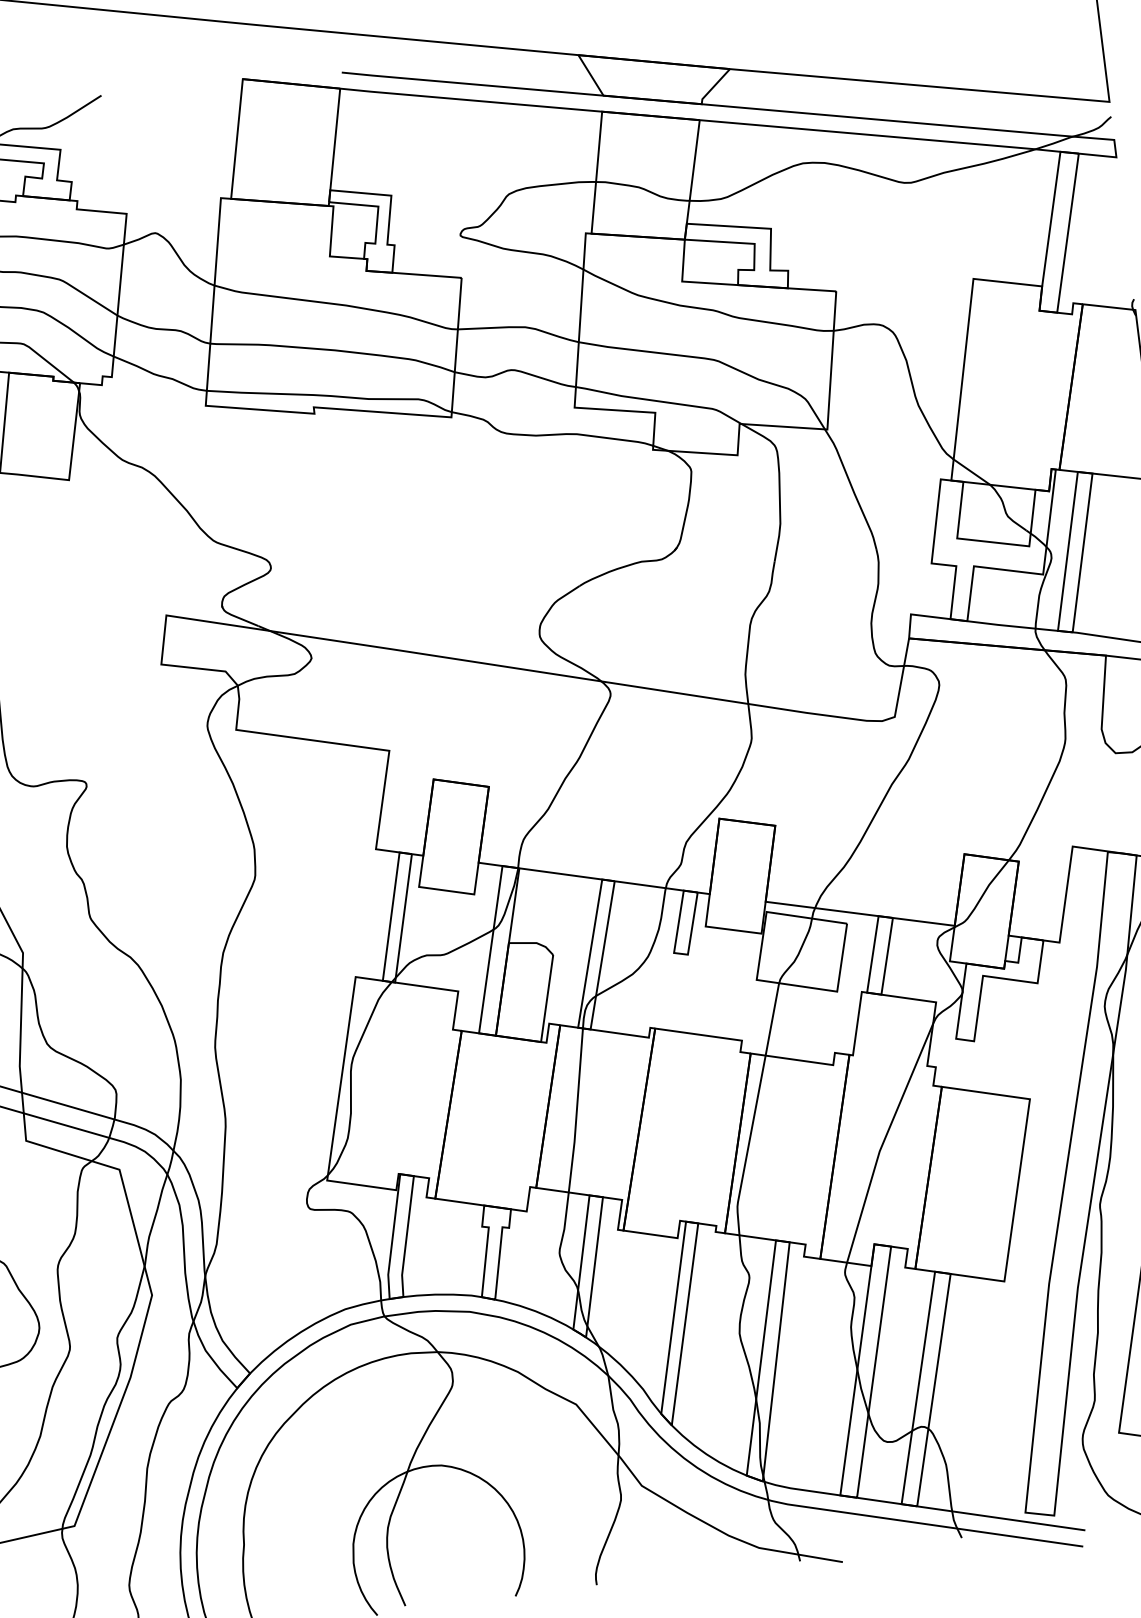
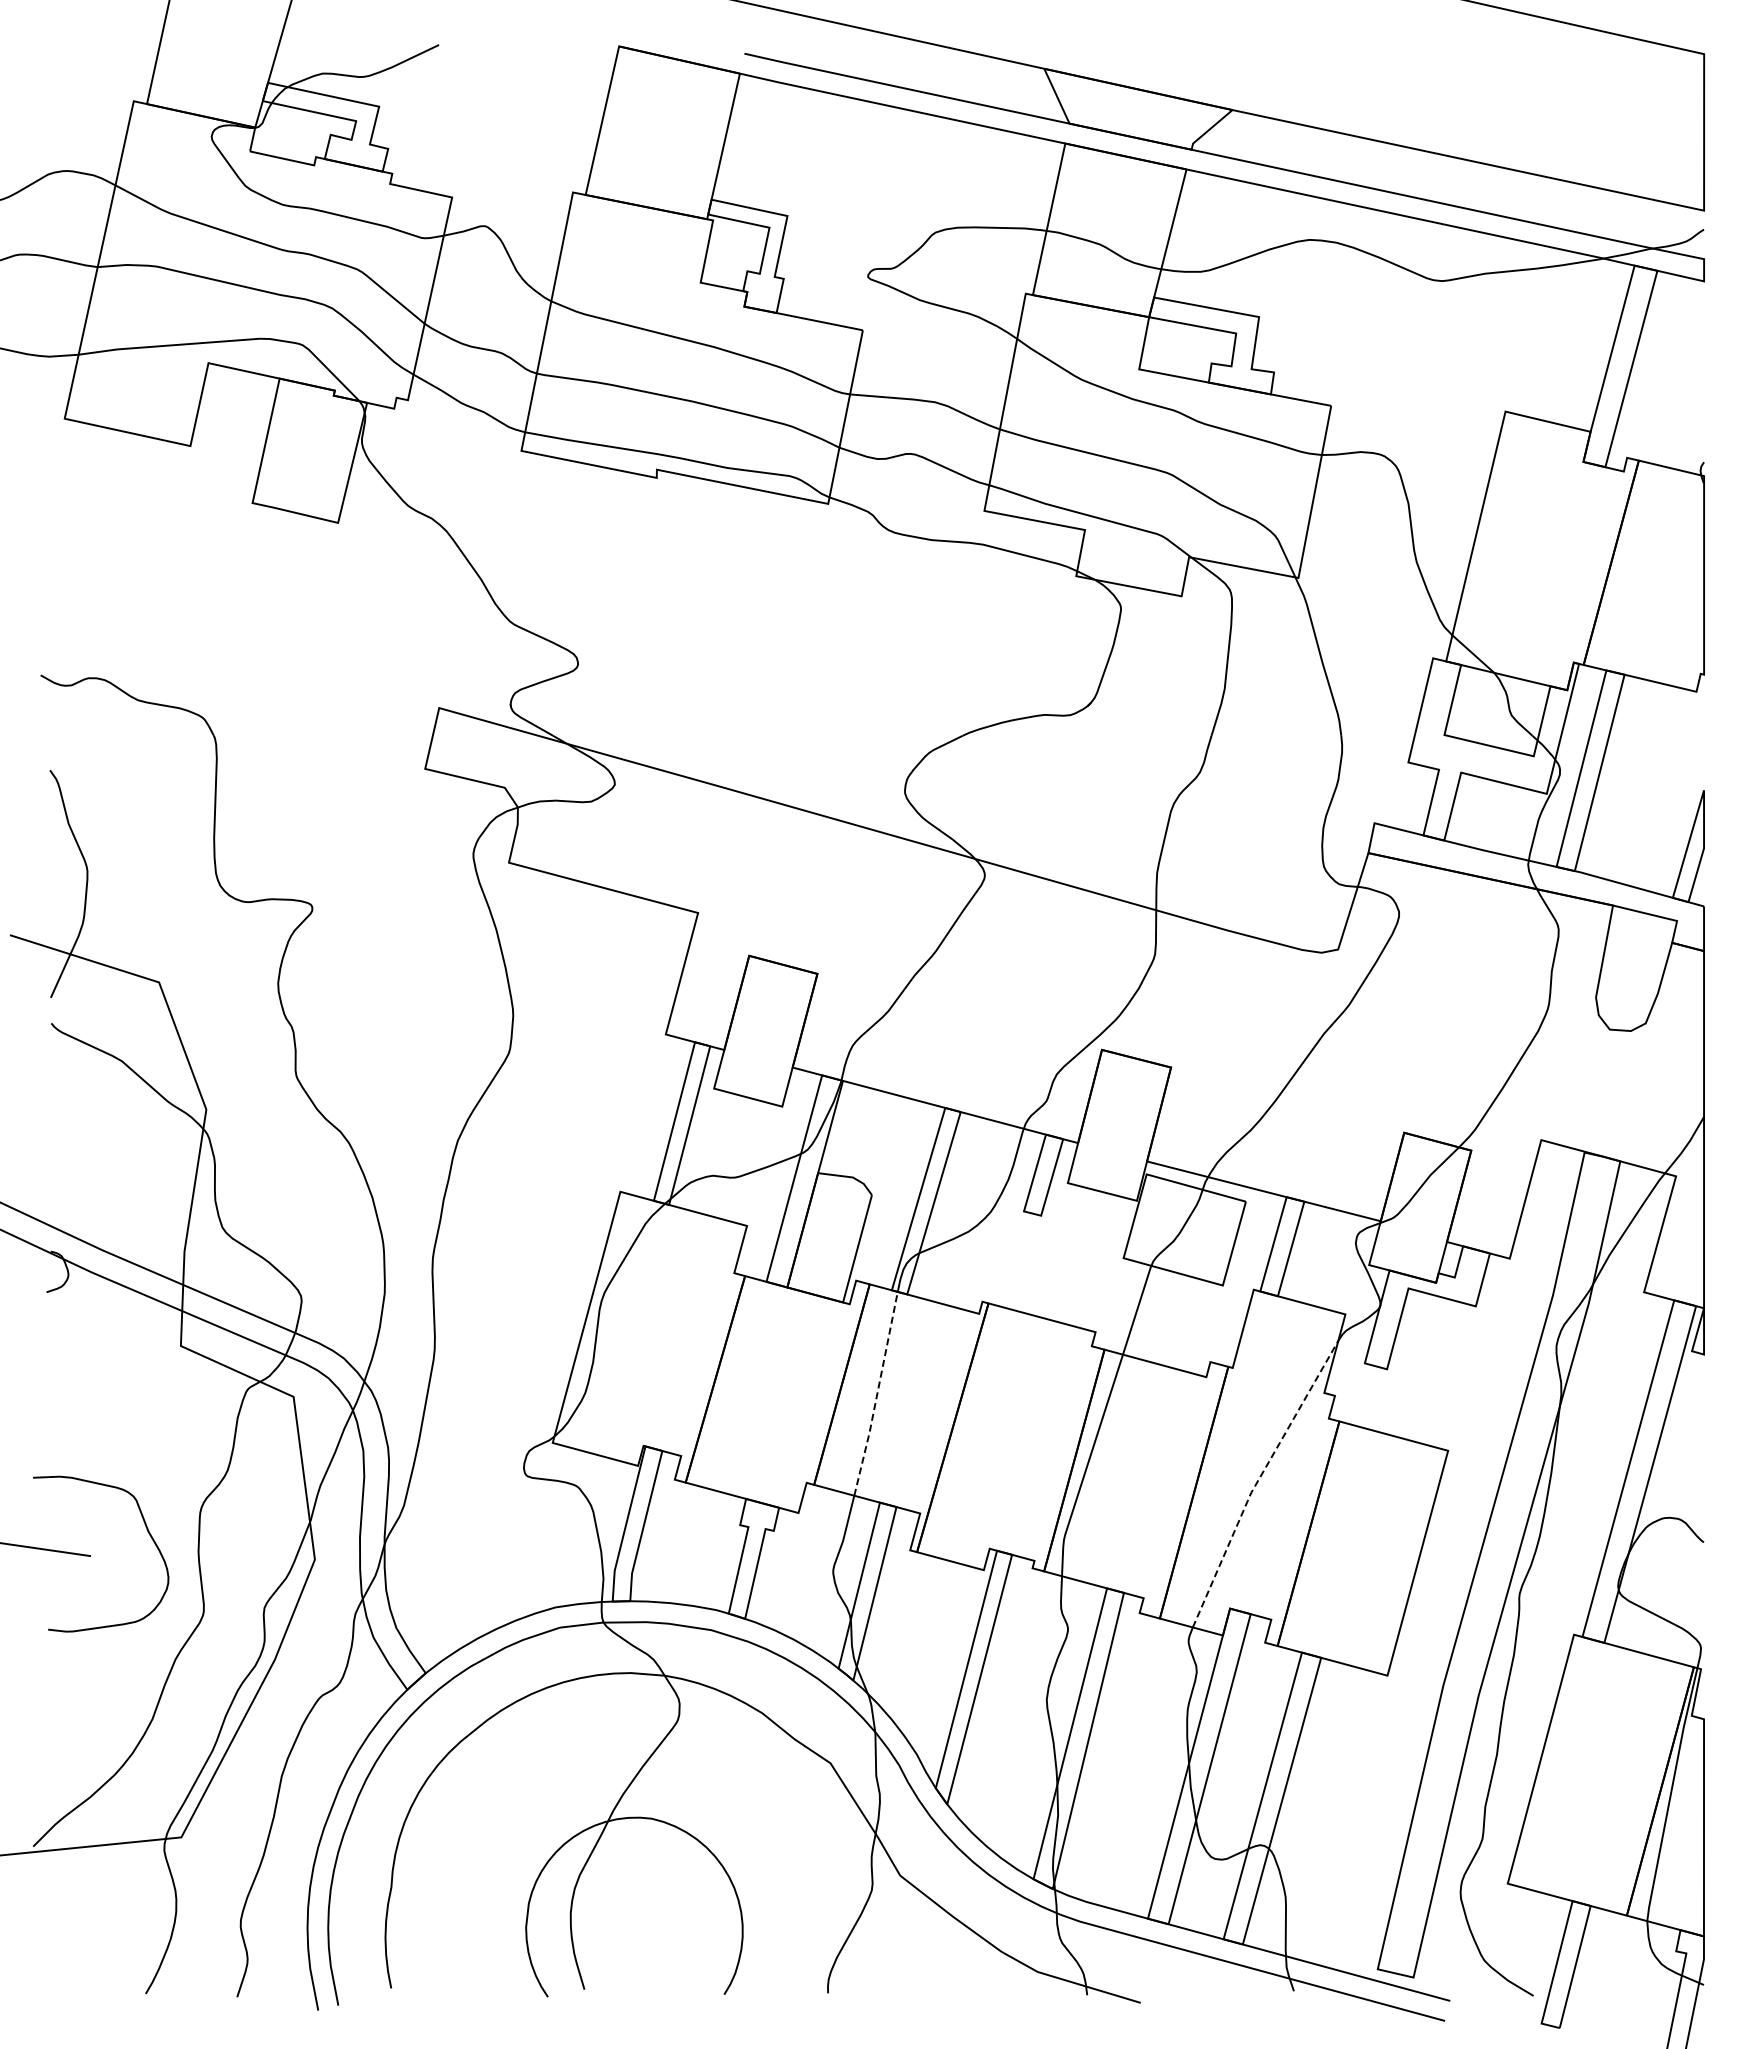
line: (577, 1110) -> (877, 1394), solid -> dashed
line: (884, 1141) -> (1258, 1480), solid -> dashed

